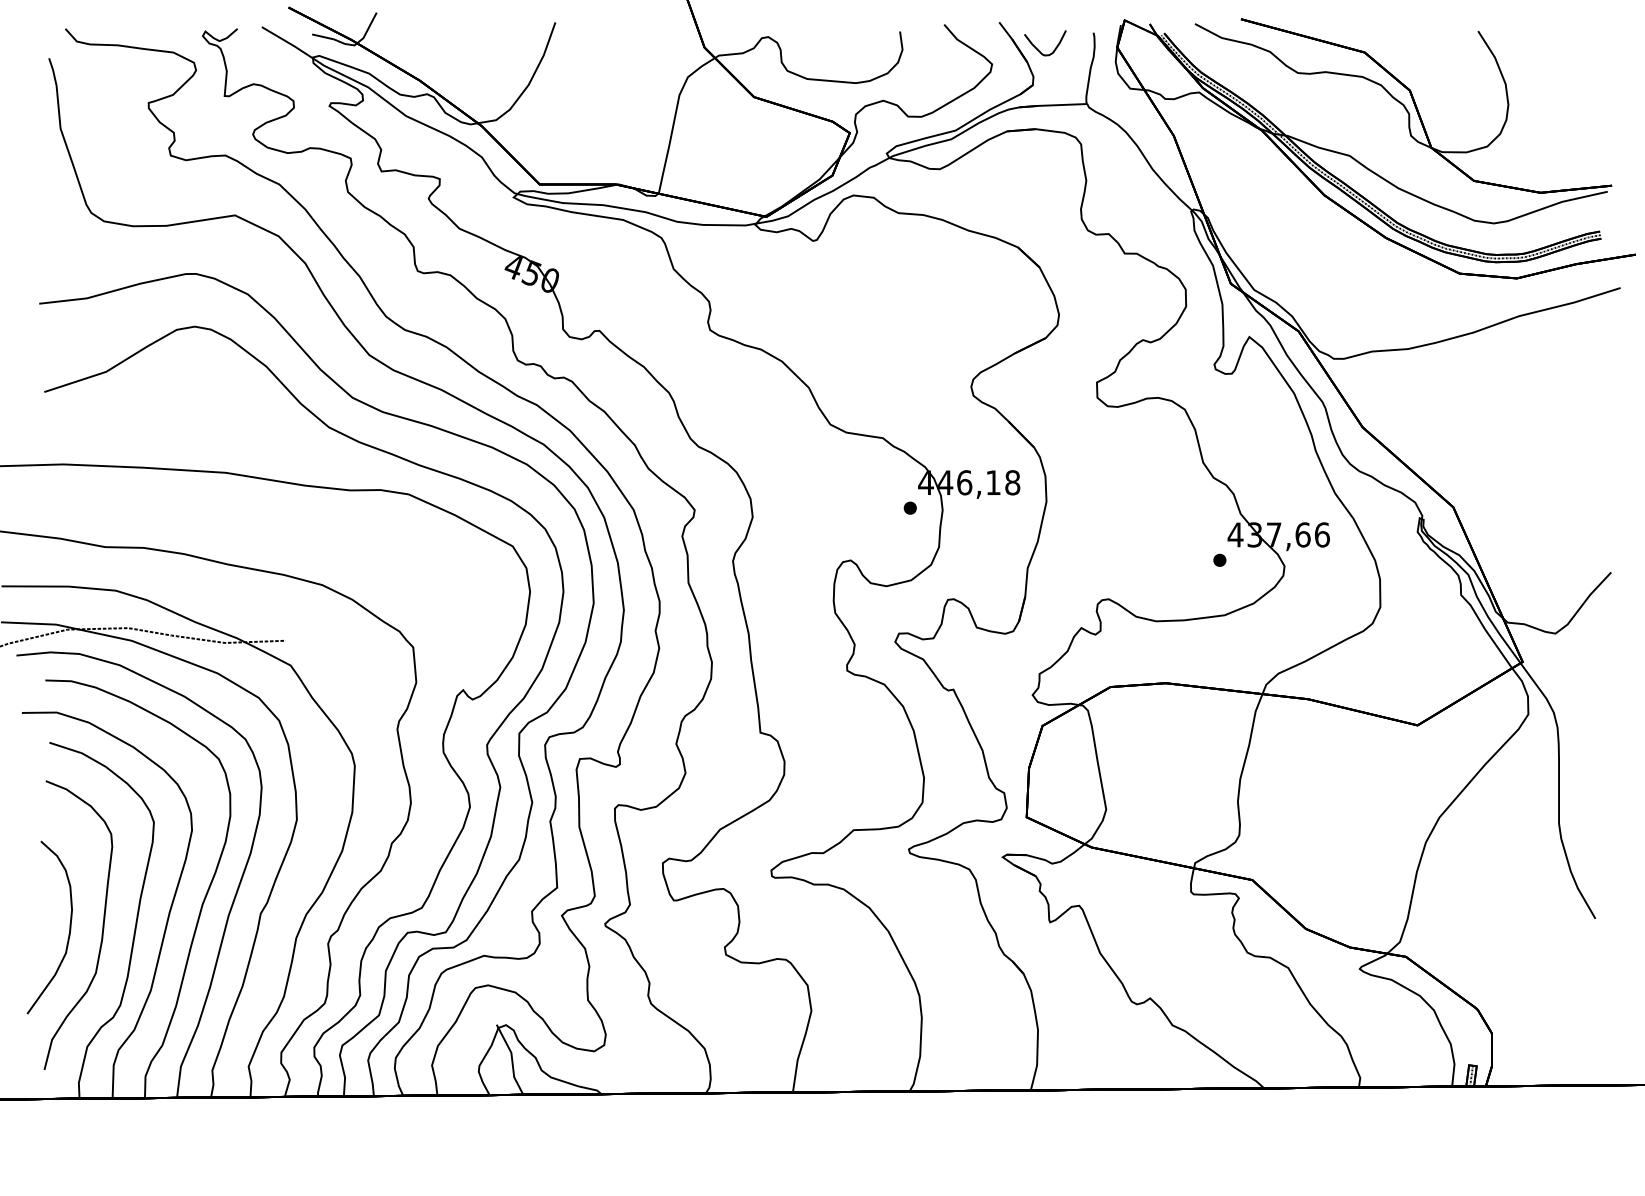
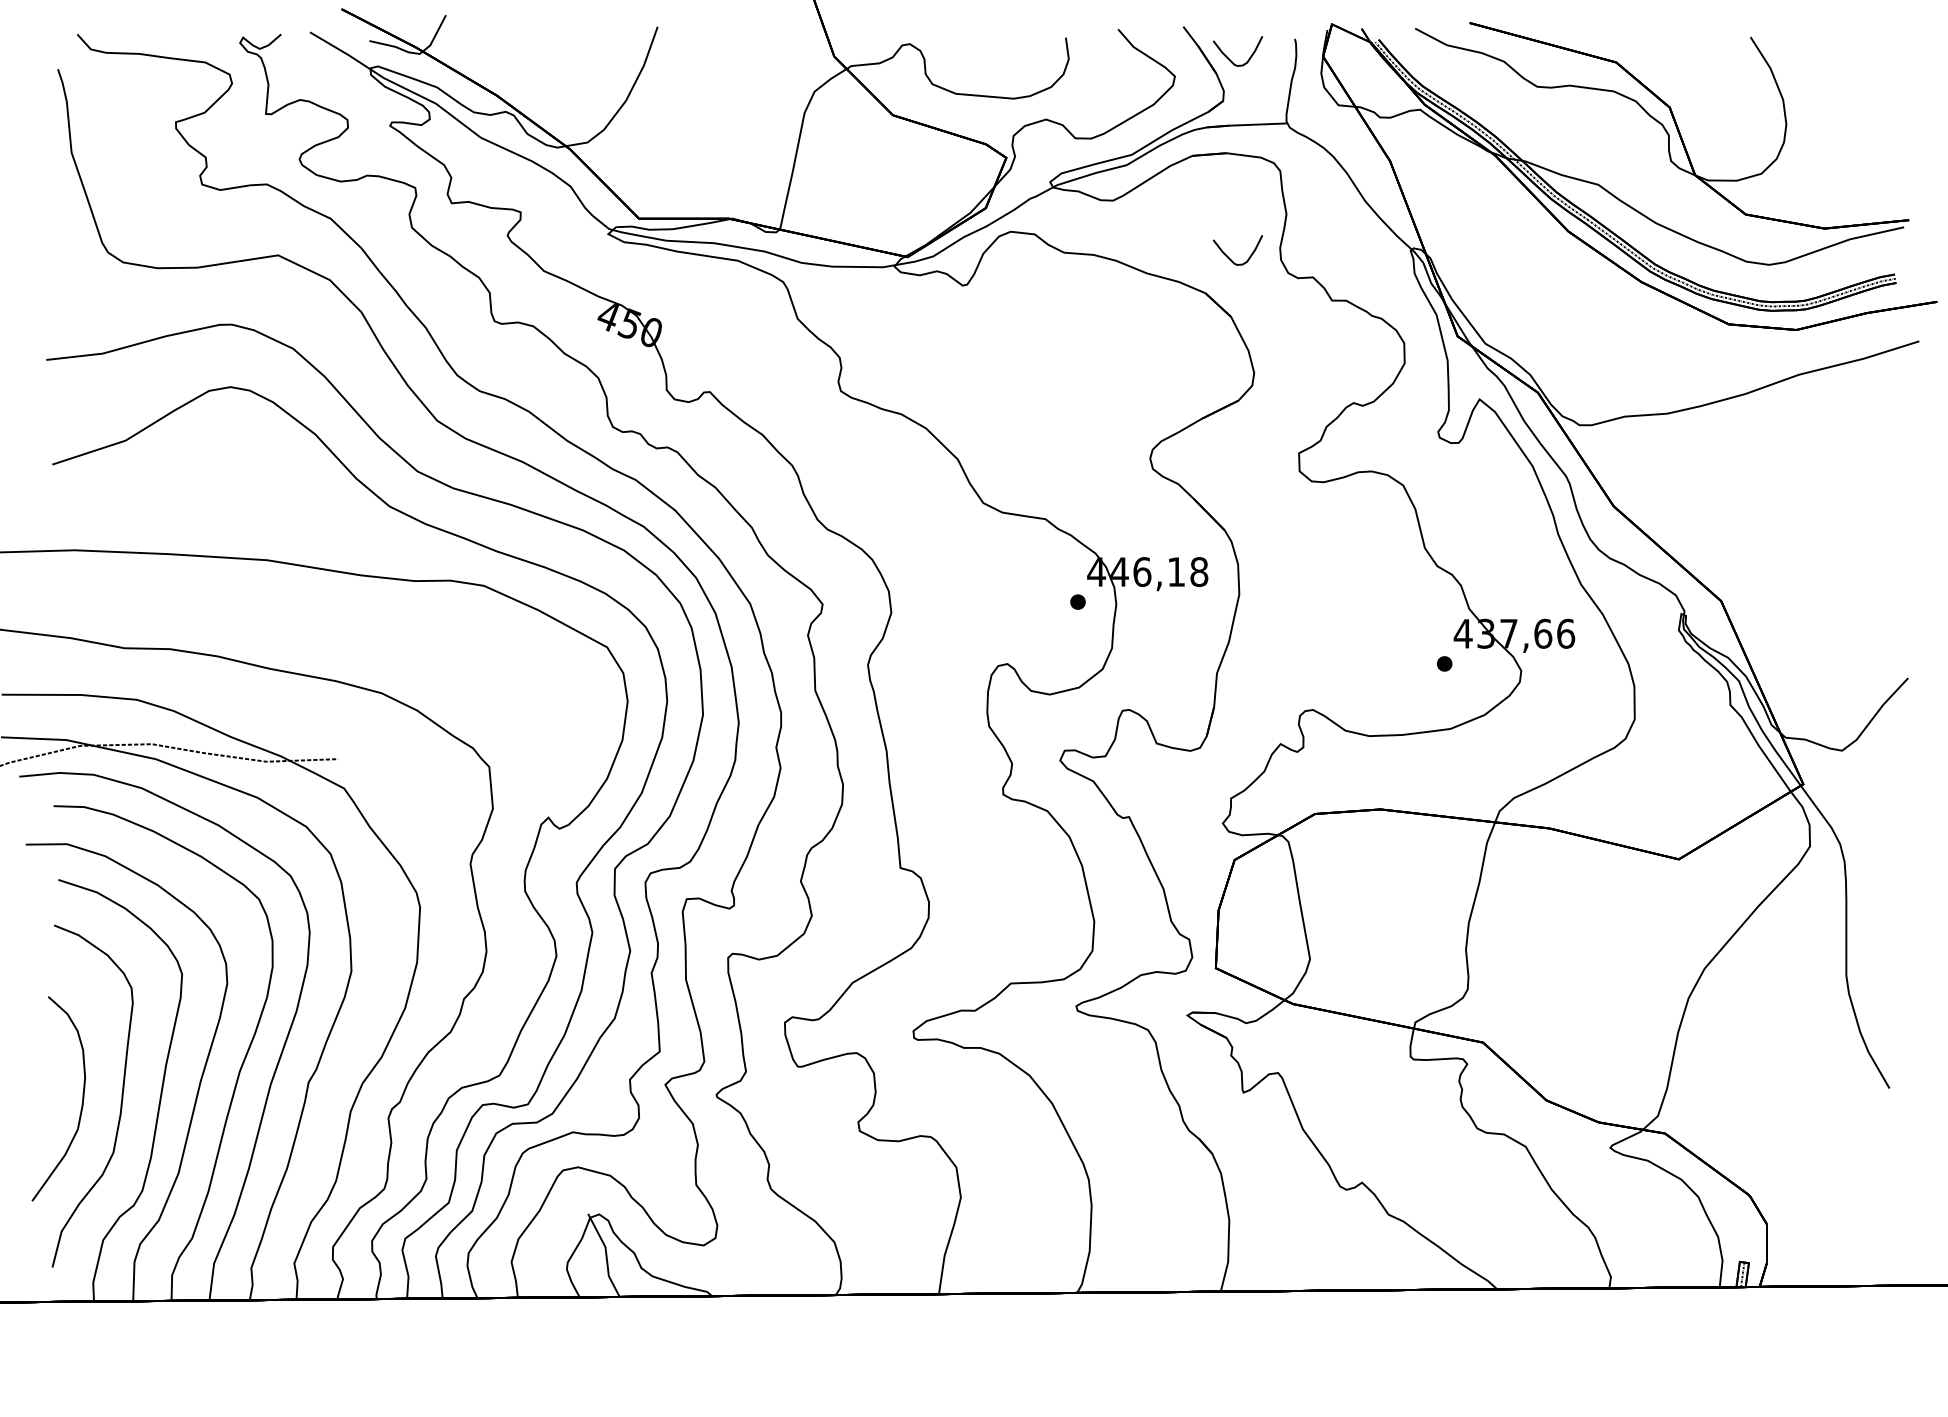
curve: (1038, 217) -> (1229, 257), added

